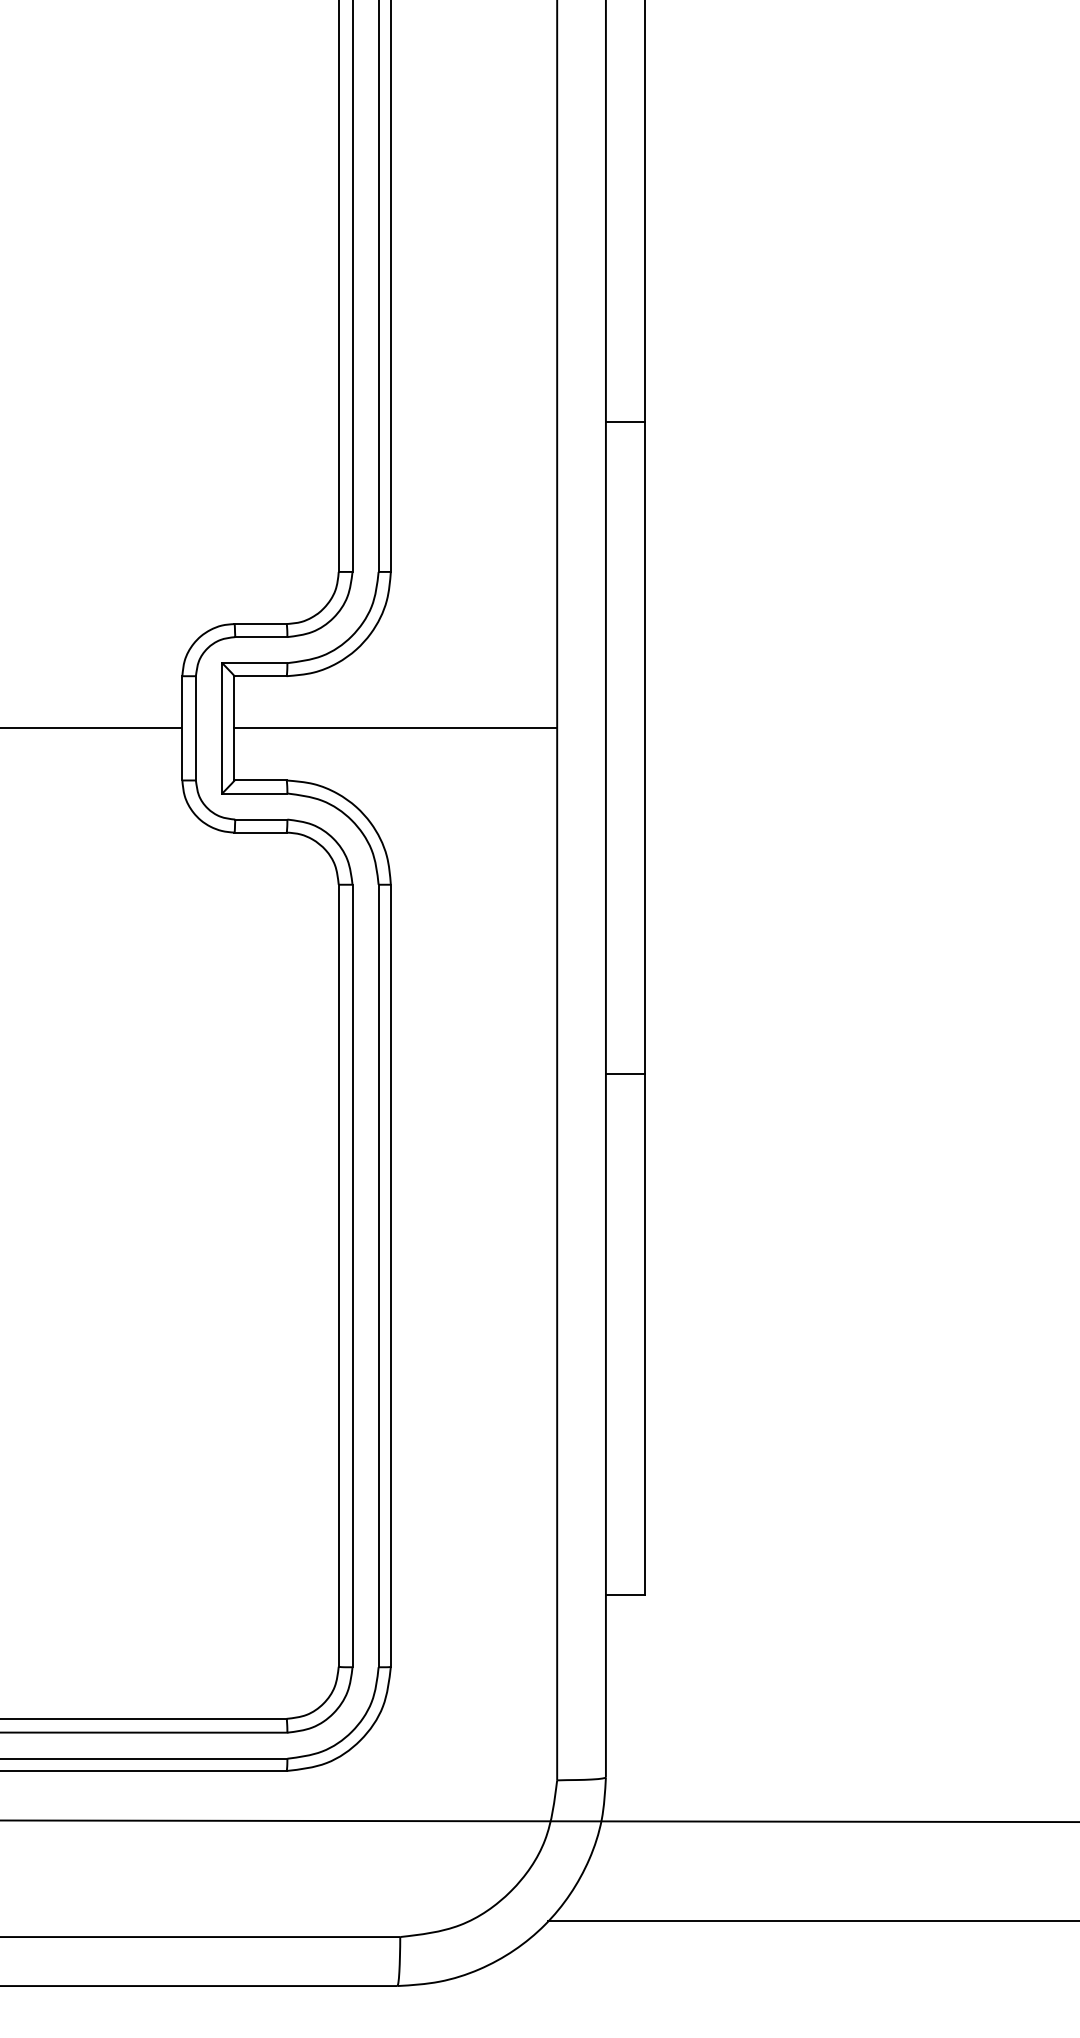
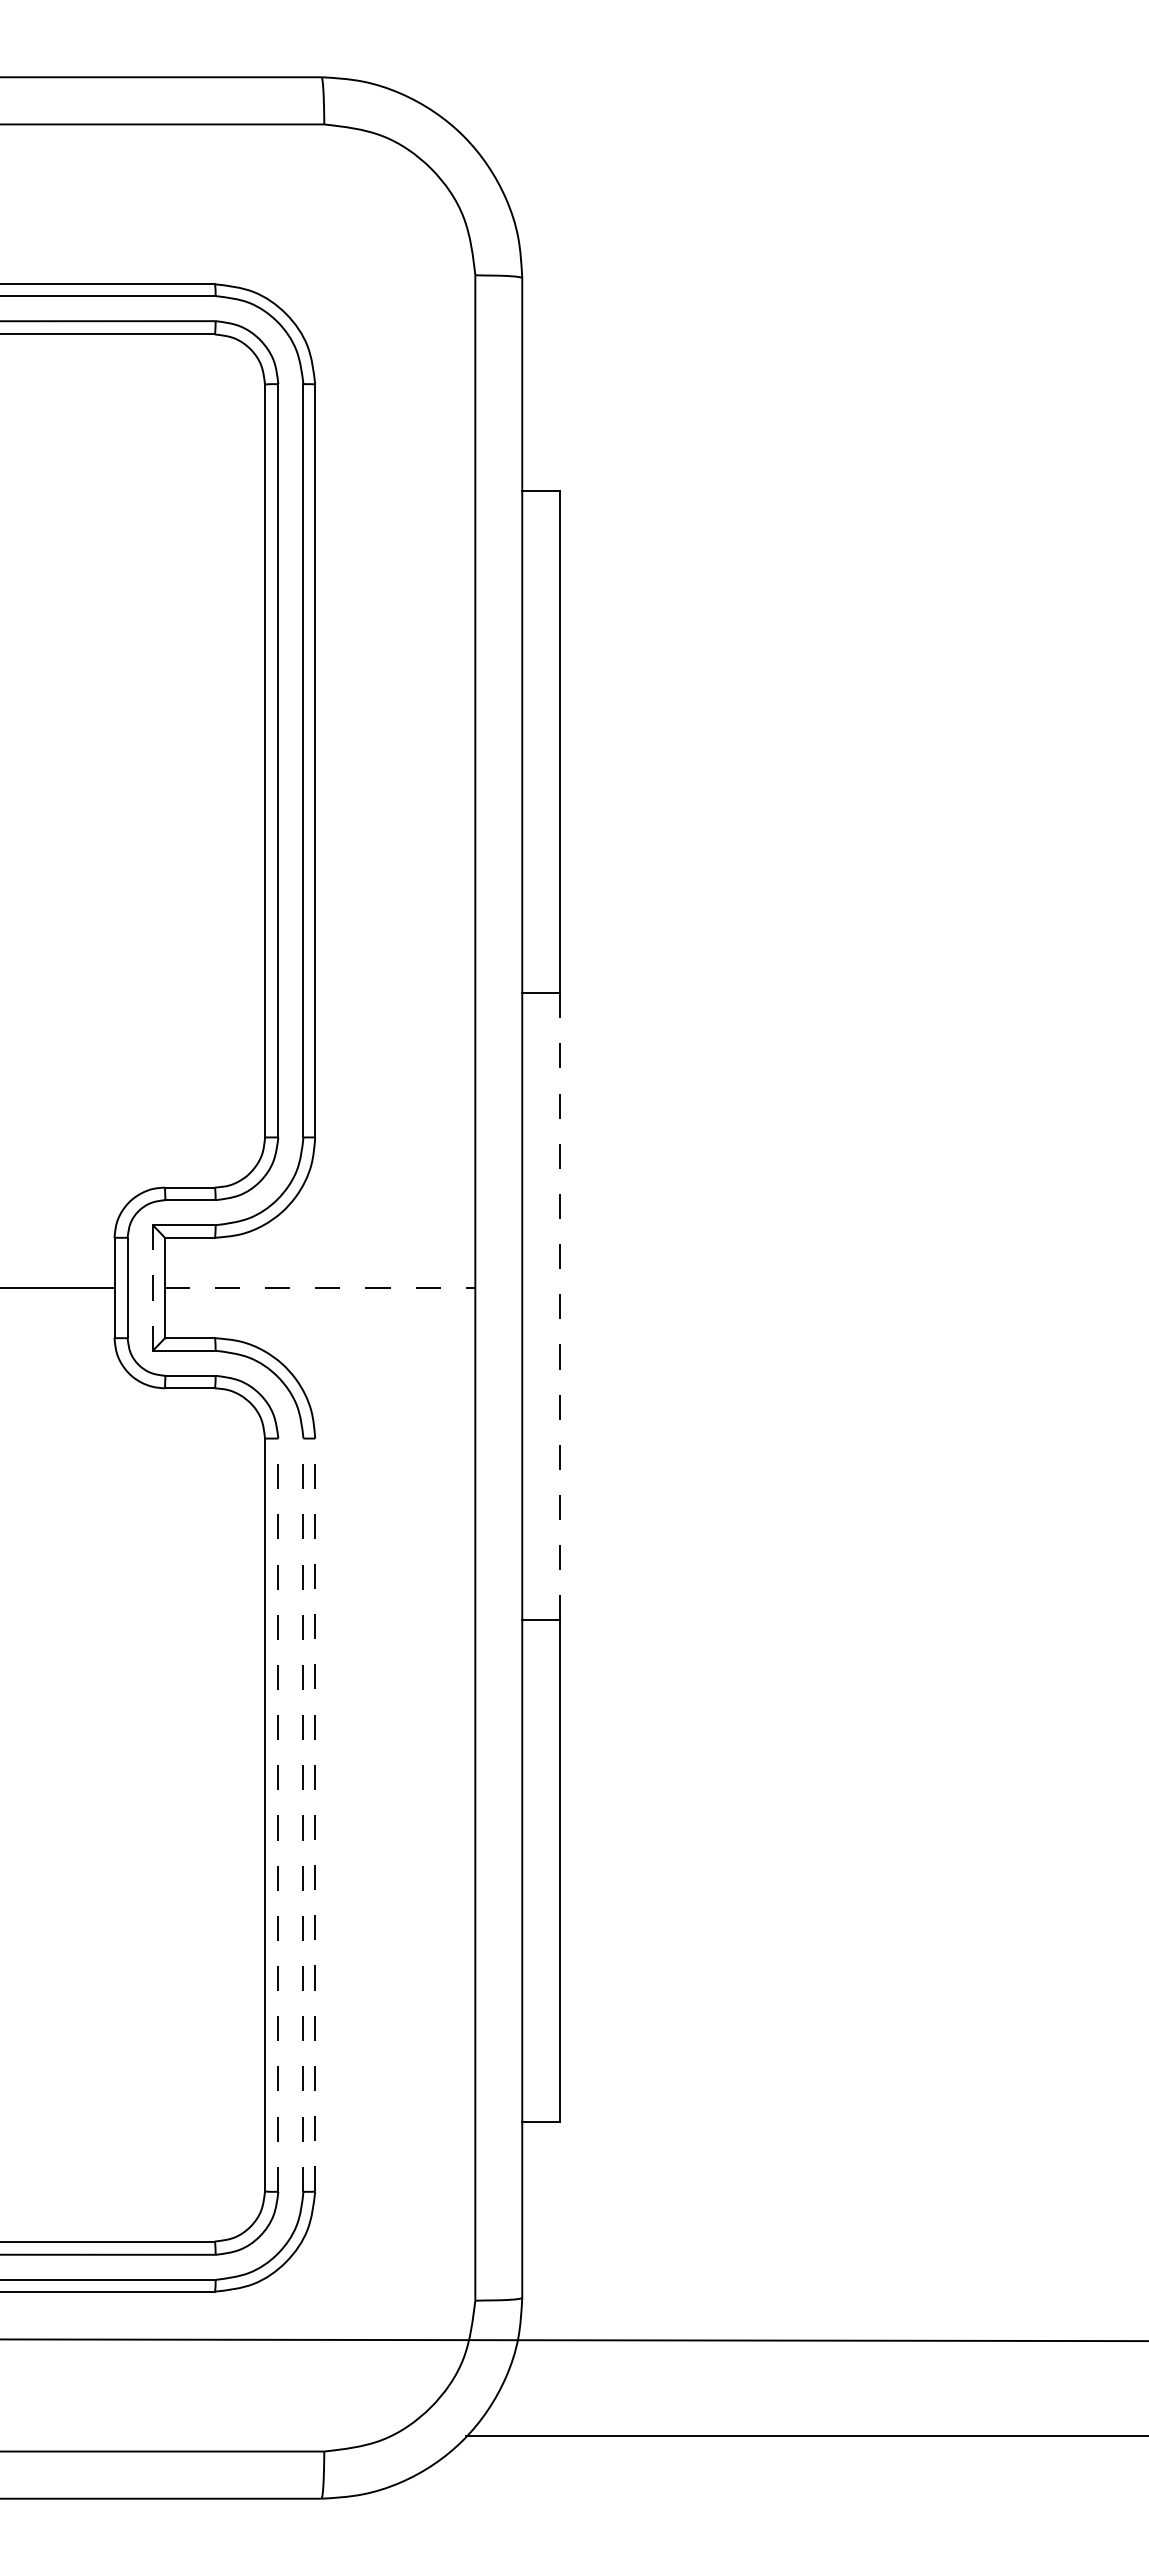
line: (221, 728) -> (152, 1288), solid -> dashed
line: (396, 728) -> (320, 1288), solid -> dashed
line: (644, 747) -> (559, 1306), solid -> dashed
line: (391, 1275) -> (315, 1814), solid -> dashed
line: (352, 1276) -> (278, 1815), solid -> dashed
line: (378, 1276) -> (303, 1815), solid -> dashed

